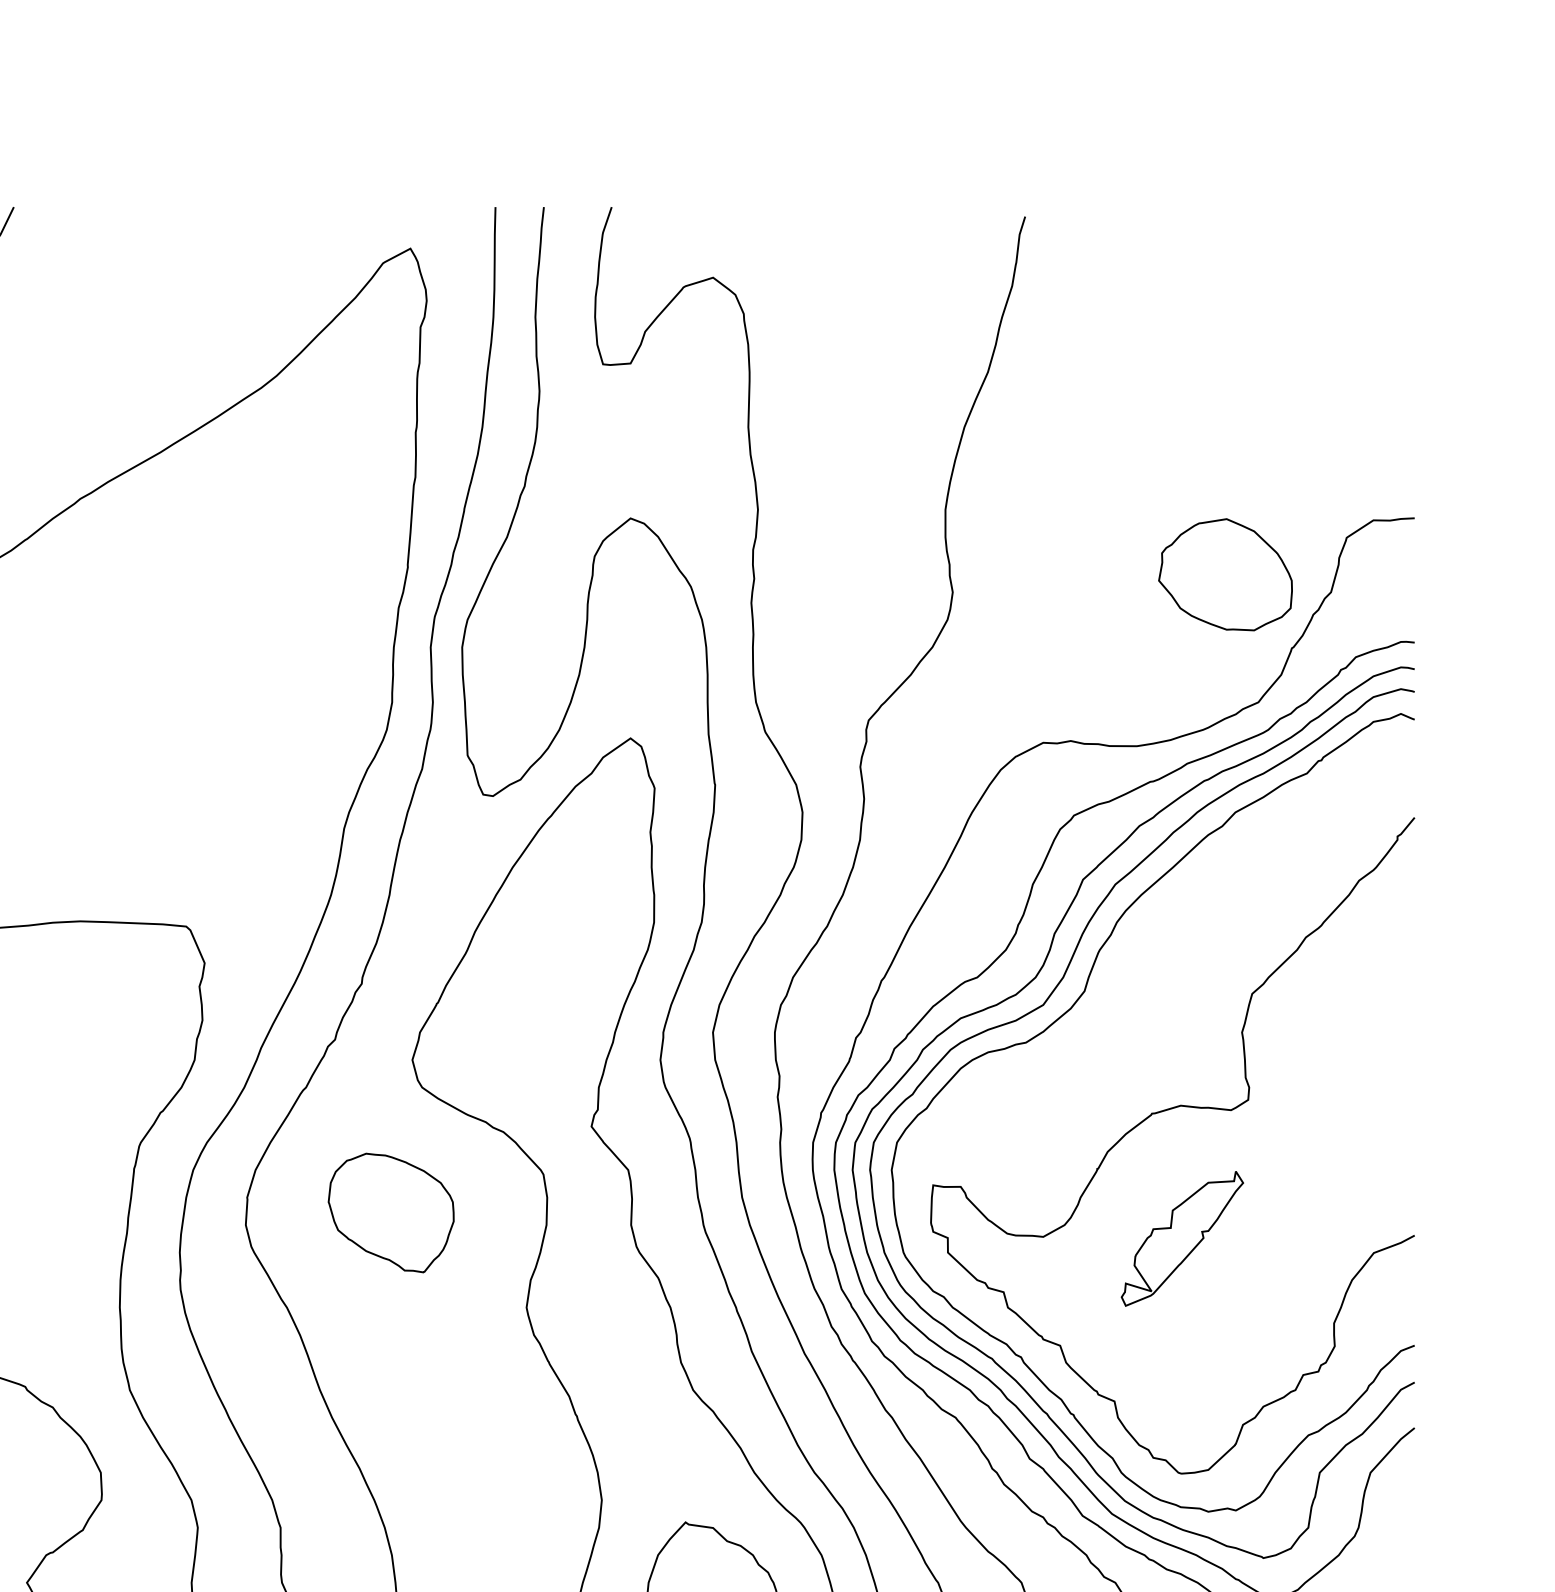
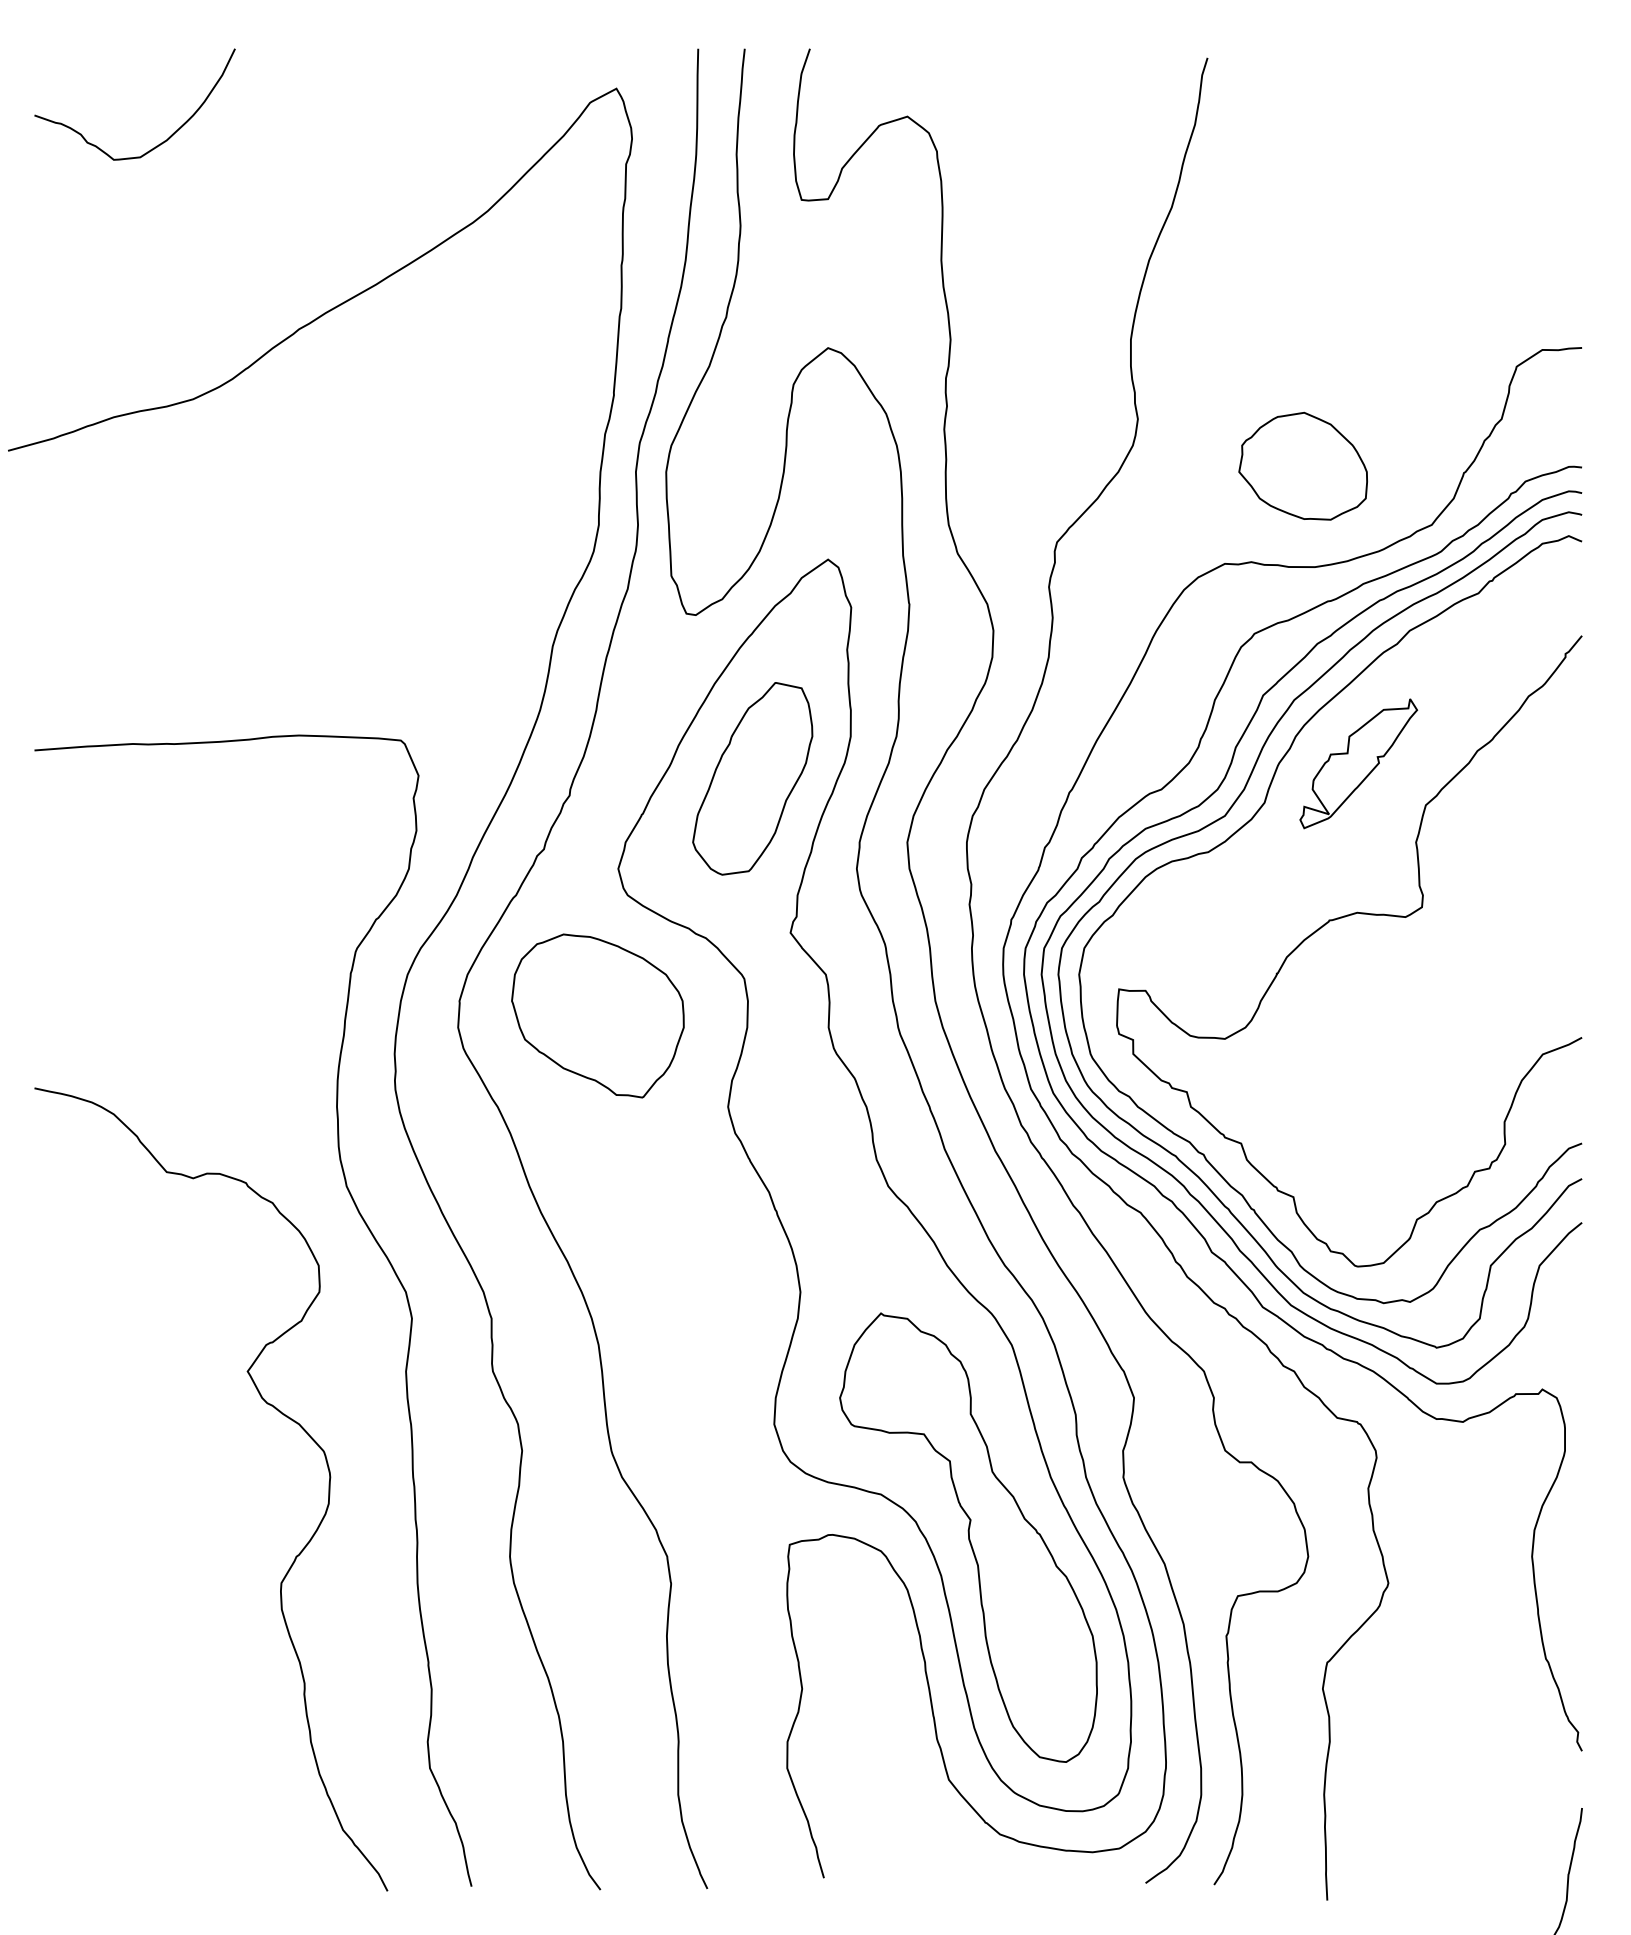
part: (1224, 573) -> (1302, 465), moved
part: (551, 966) -> (752, 778), added
part: (390, 1212) -> (597, 1015), size x1.43
part: (1182, 1238) -> (1358, 763), moved

